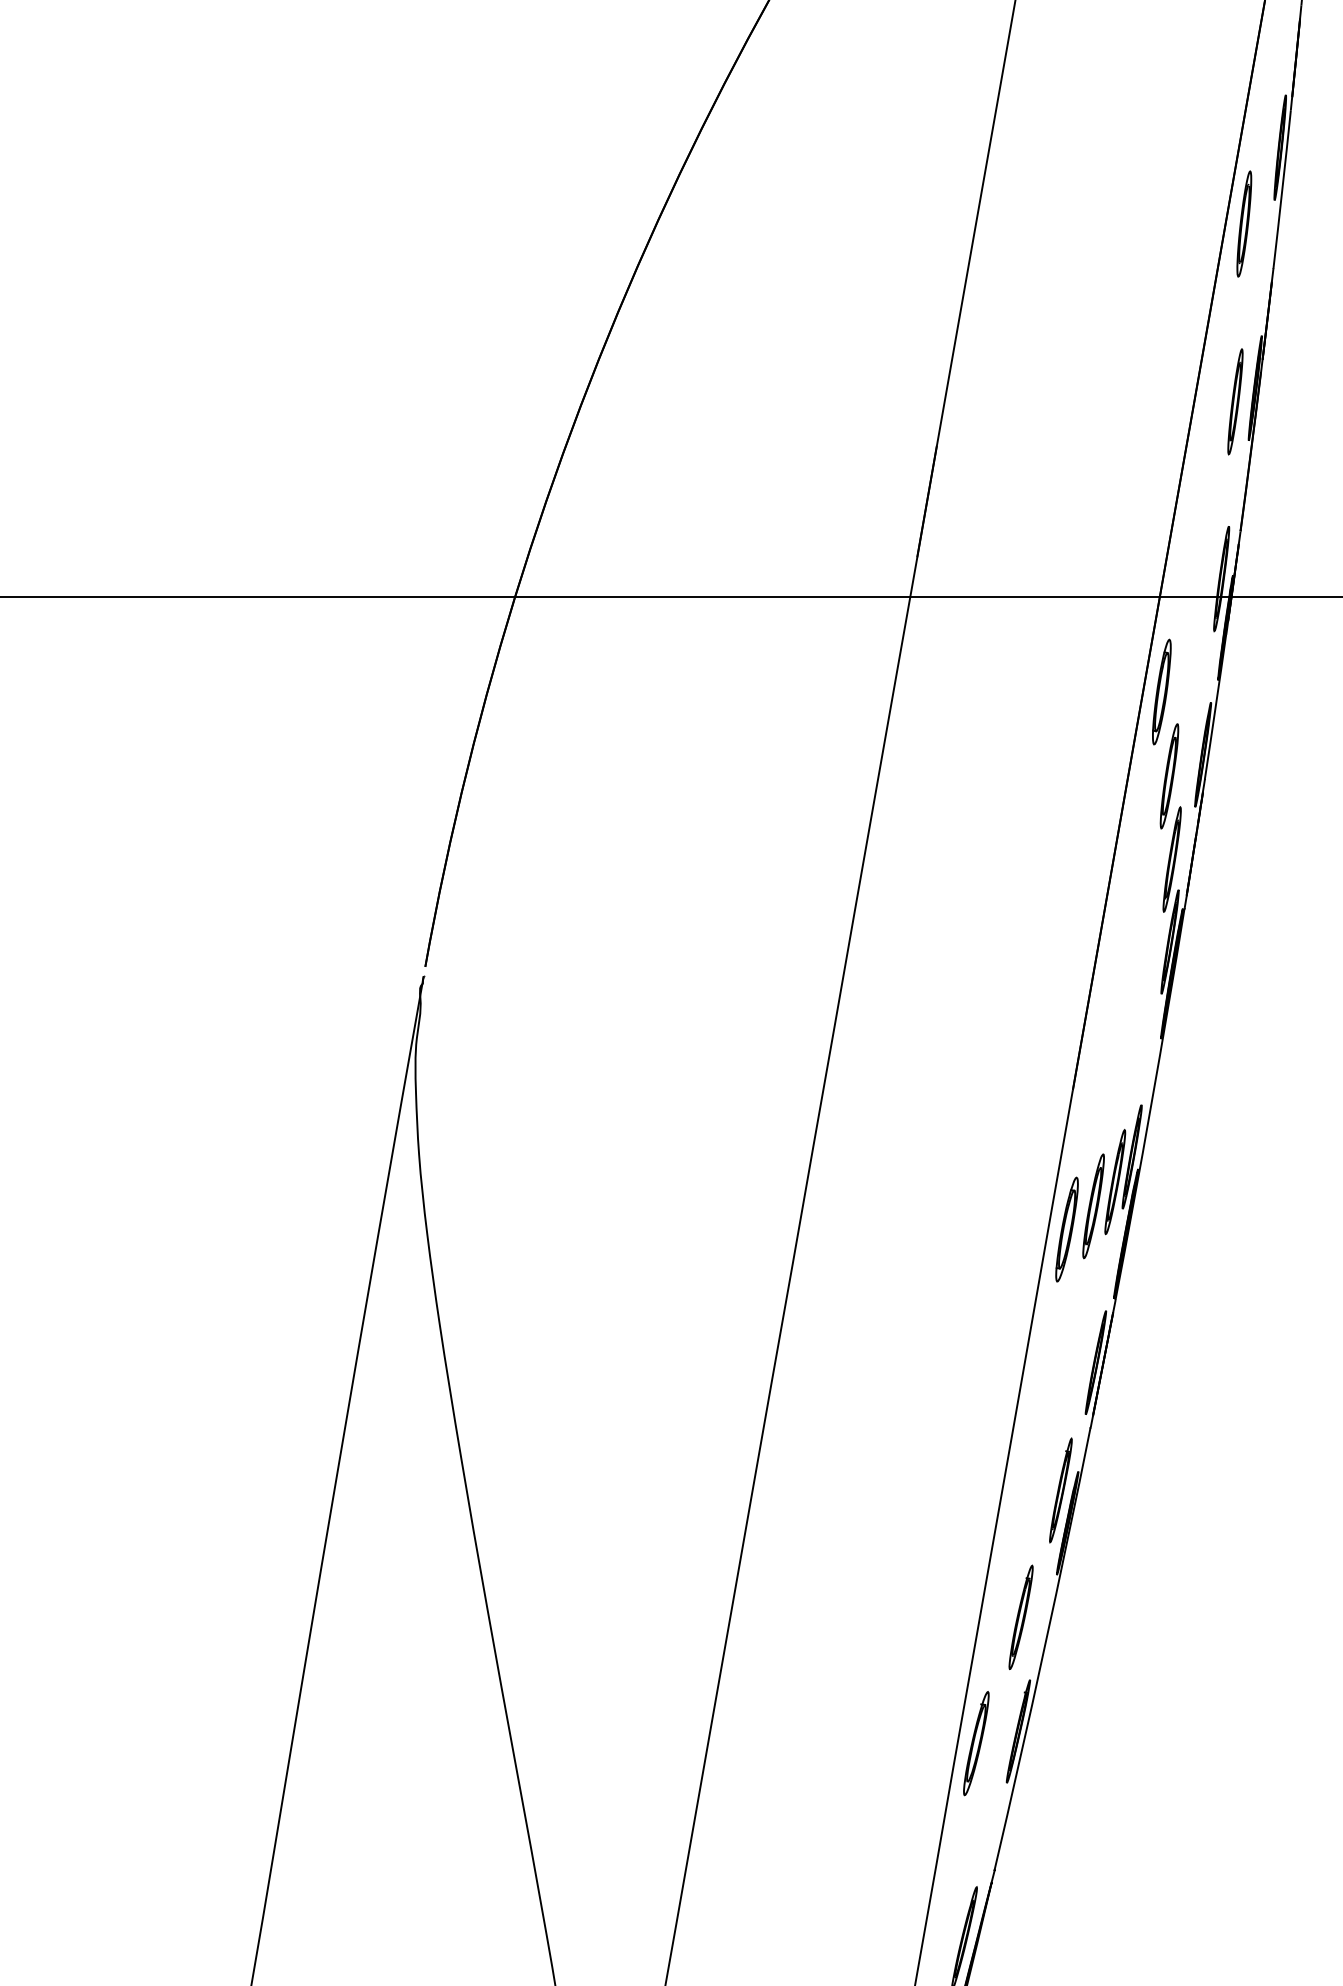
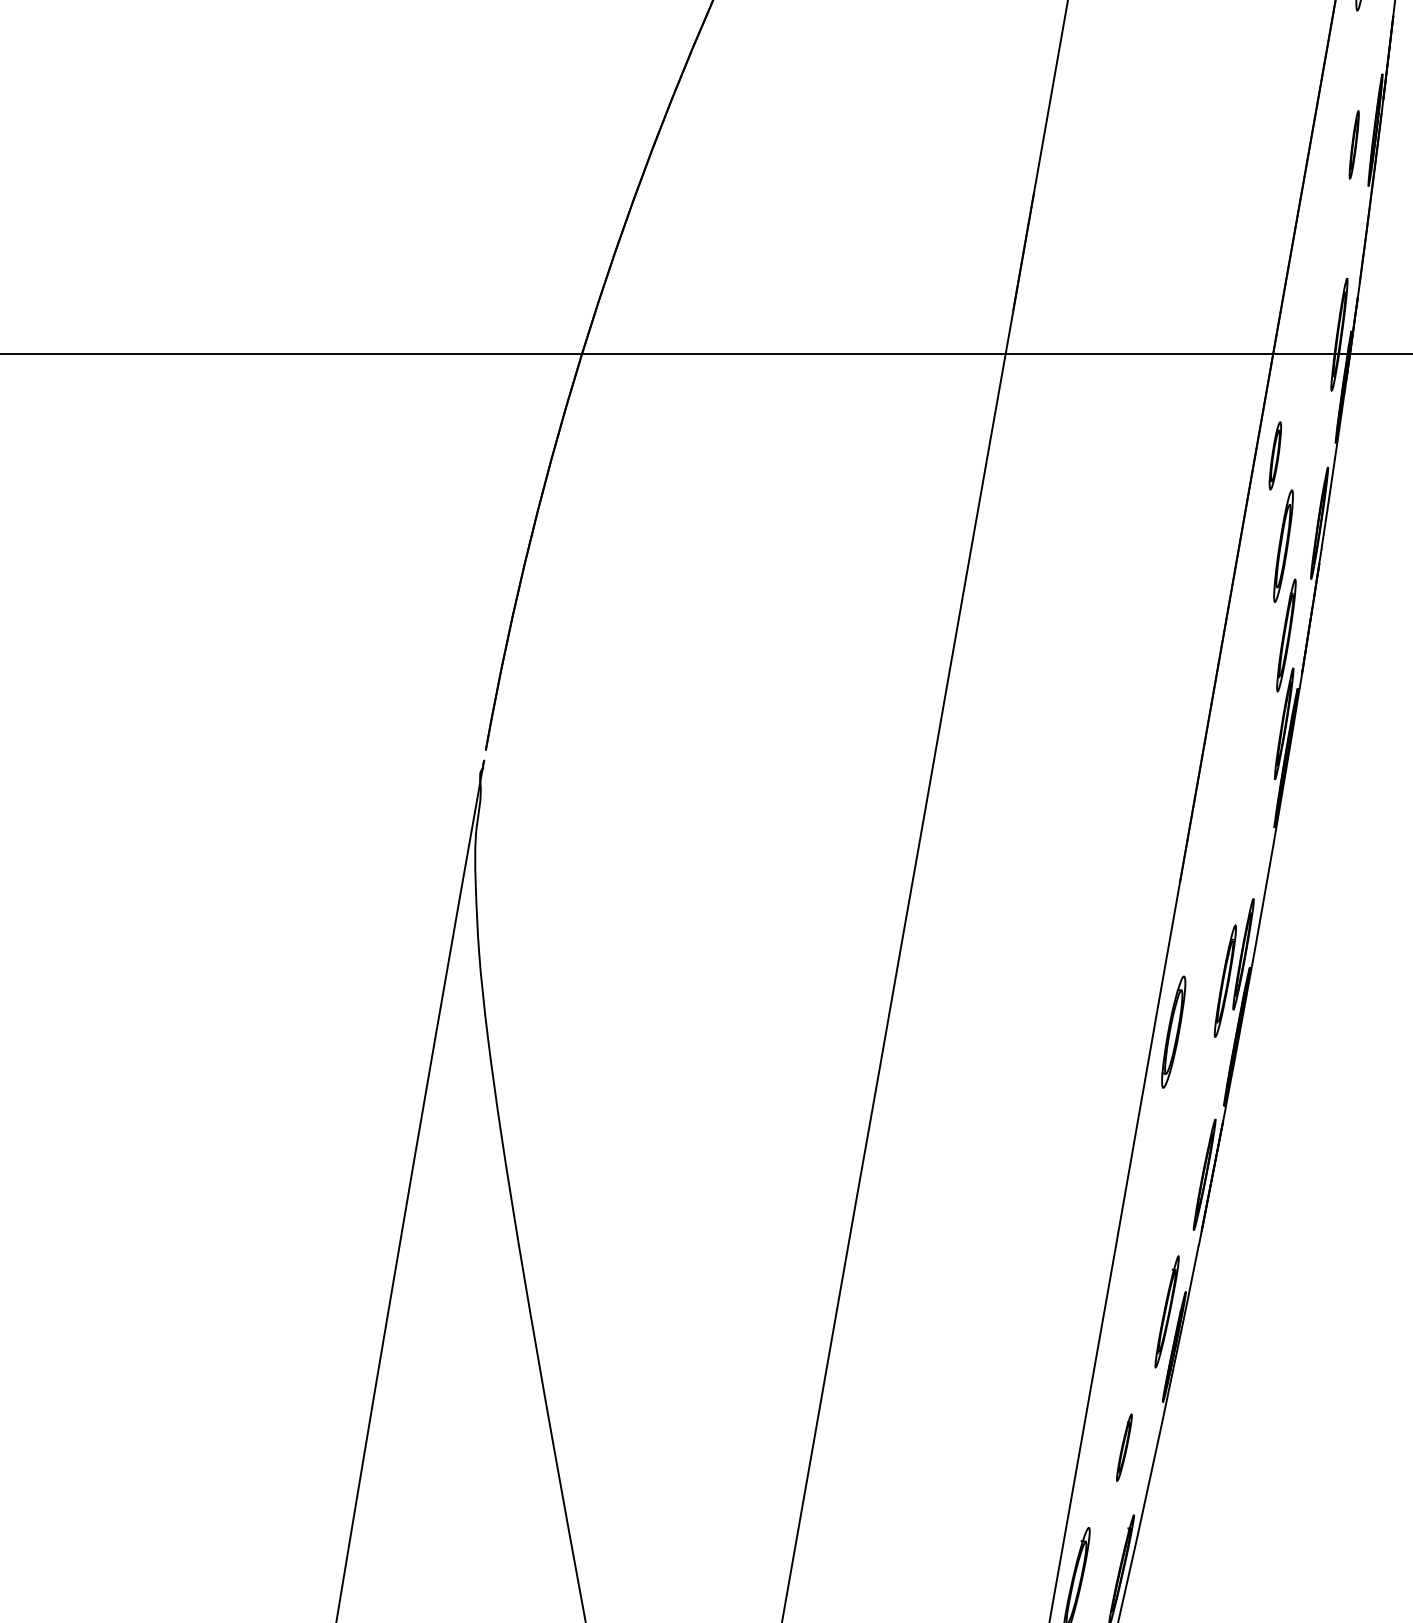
part: (1235, 401) -> (1354, 144), size x0.6
part: (1161, 691) -> (1274, 455), size x0.6
part: (1093, 1206) -> (1202, 1007), removed
part: (1020, 1616) -> (1123, 1446), size x0.6

